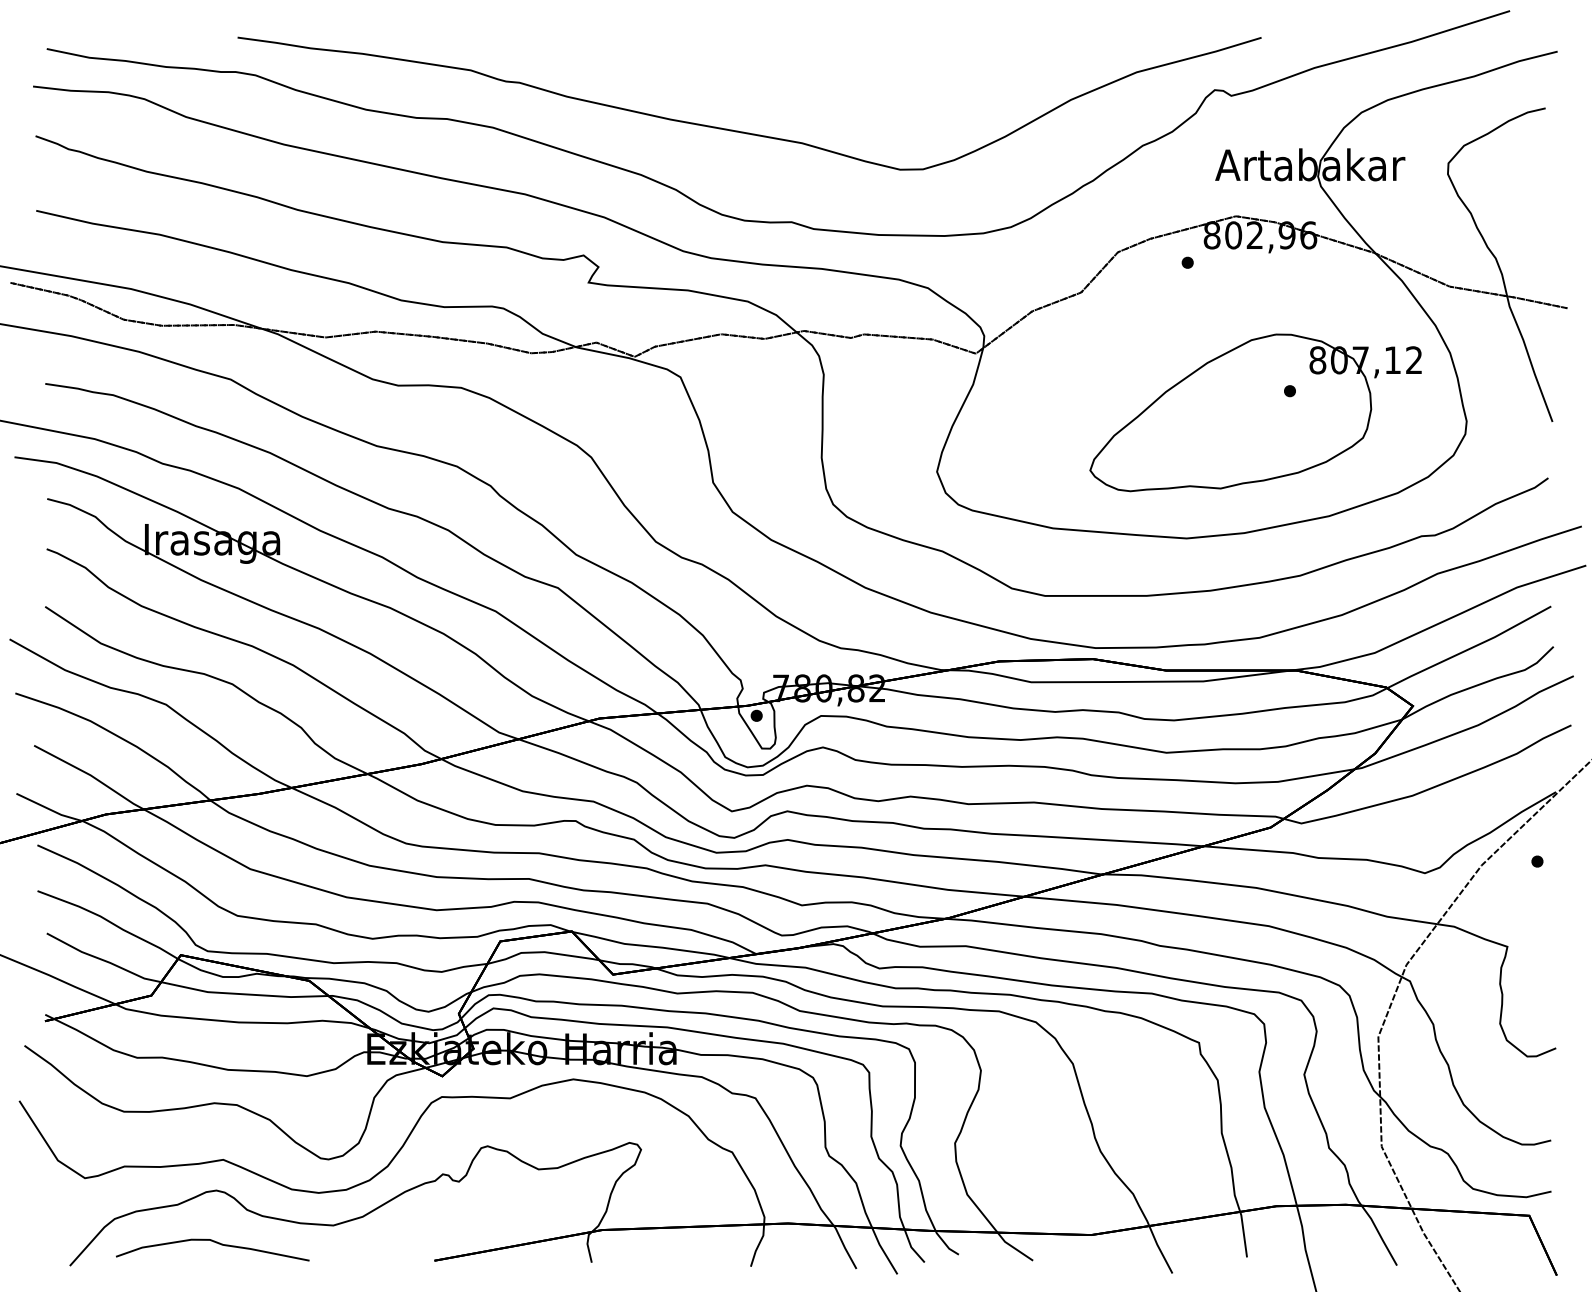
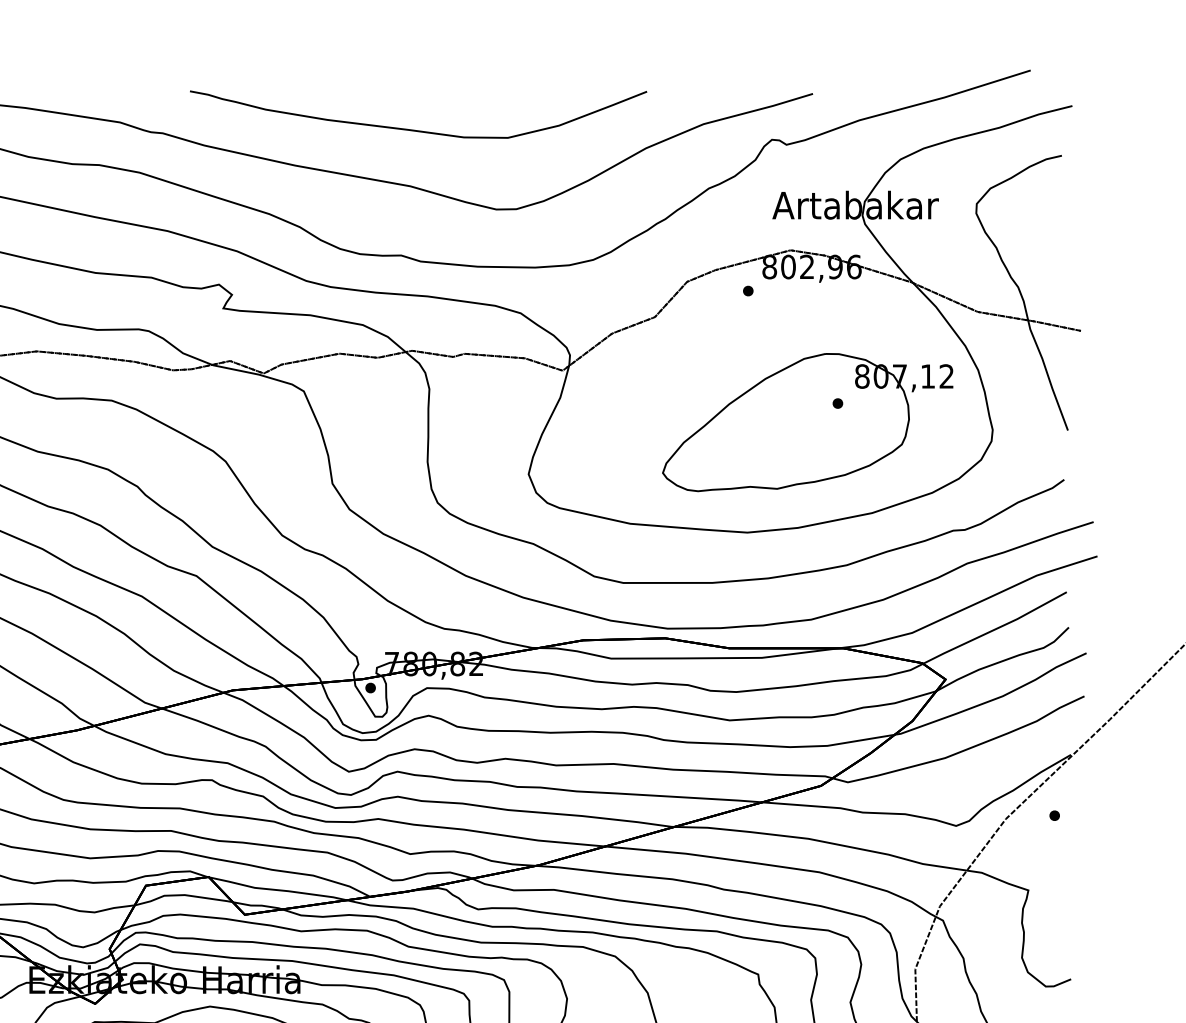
curve: (806, 78) -> (414, 129), added

